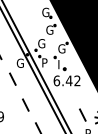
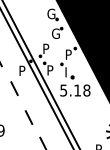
text: (41, 43) -> (46, 48), G -> P
text: (61, 48) -> (68, 54), G -> P
text: (19, 62) -> (21, 69), G -> P
text: (66, 80) -> (74, 90), 6.42 -> 5.18
line: (82, 114) -> (92, 128), removed

